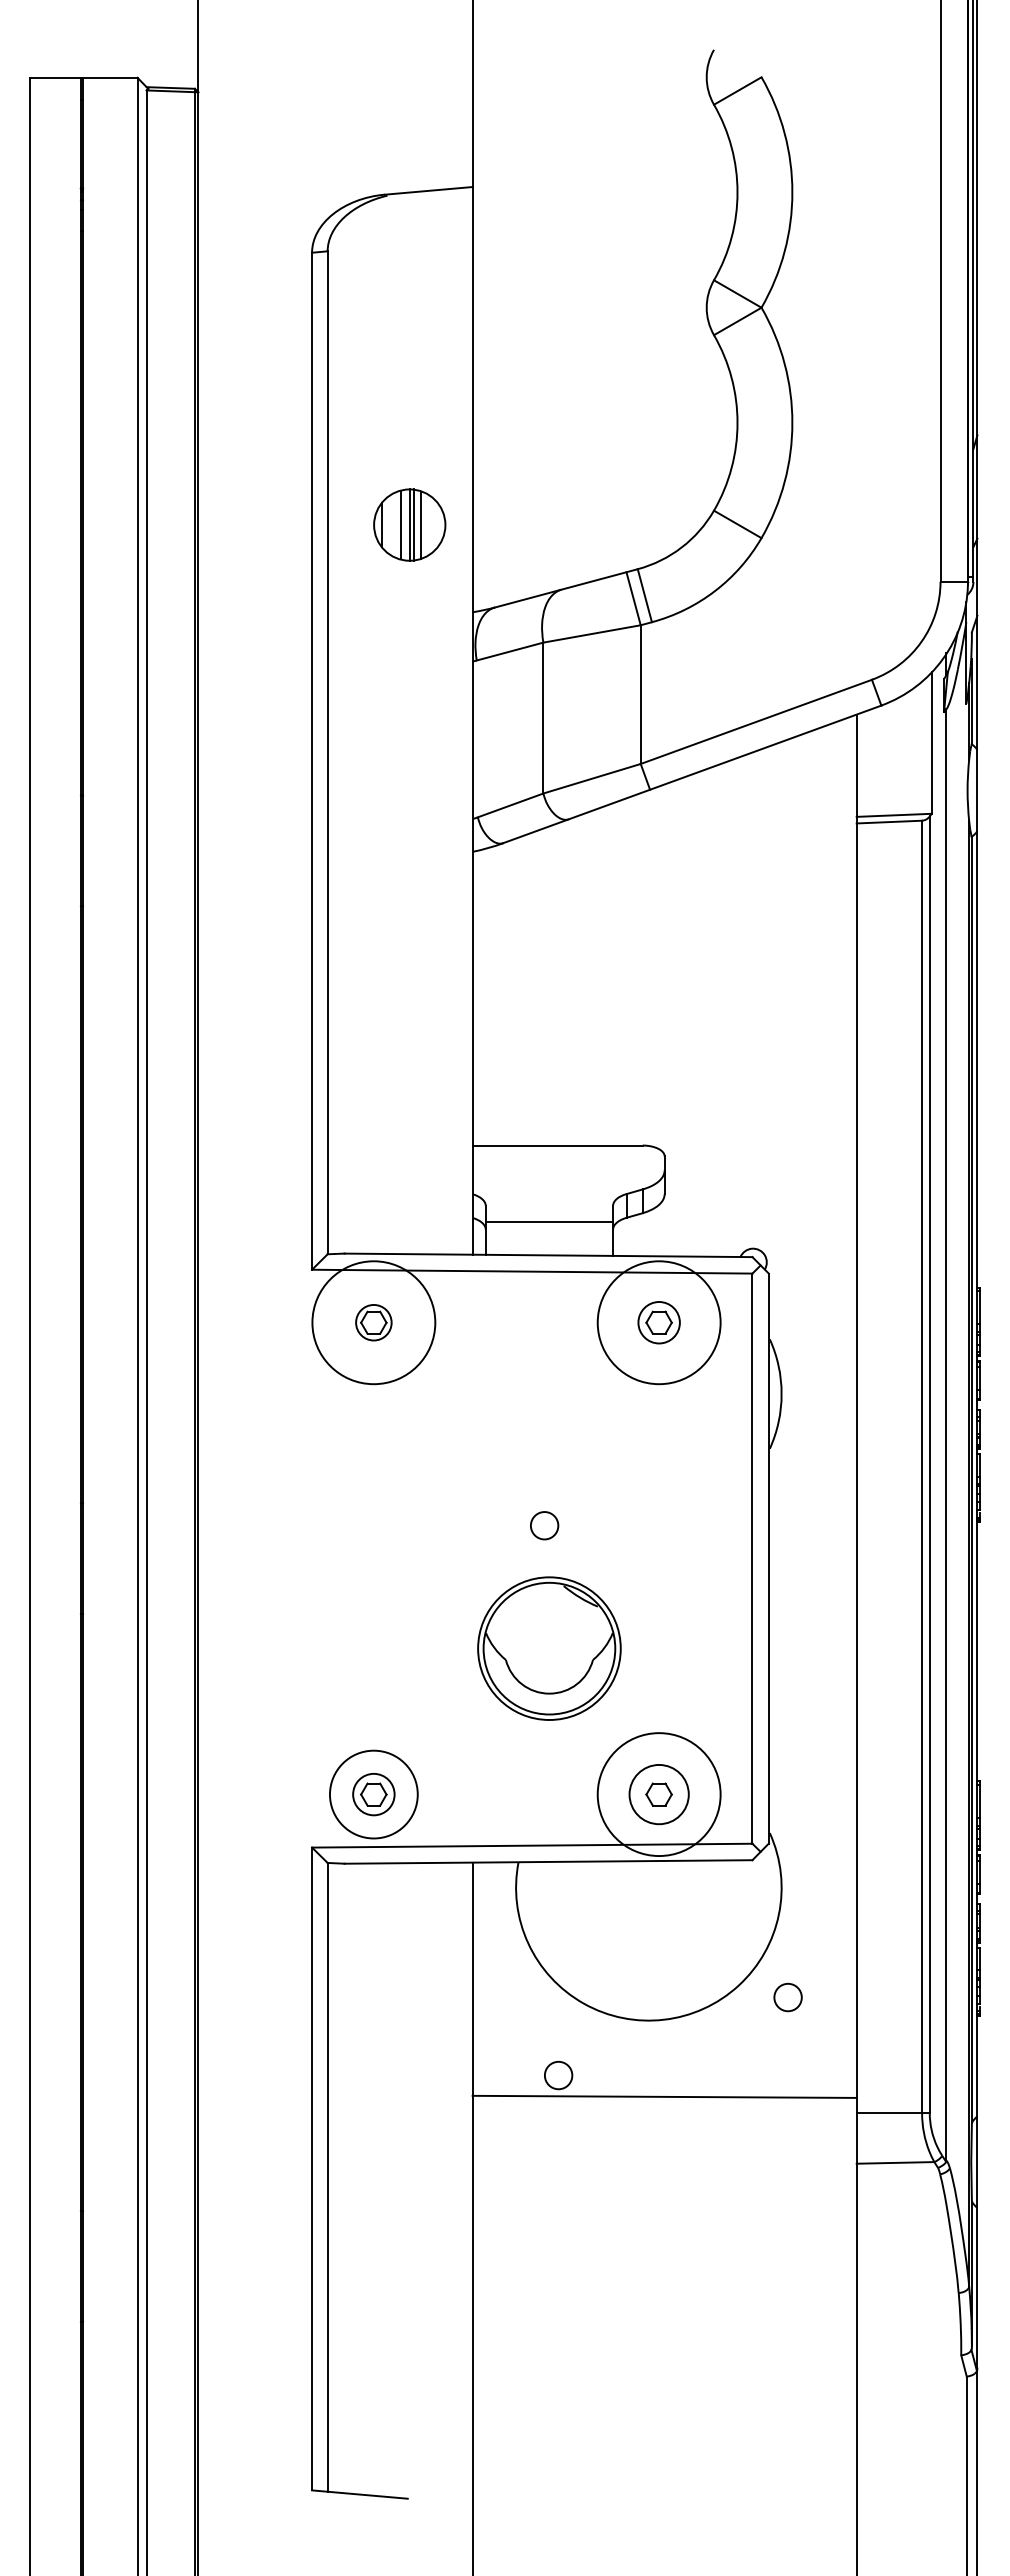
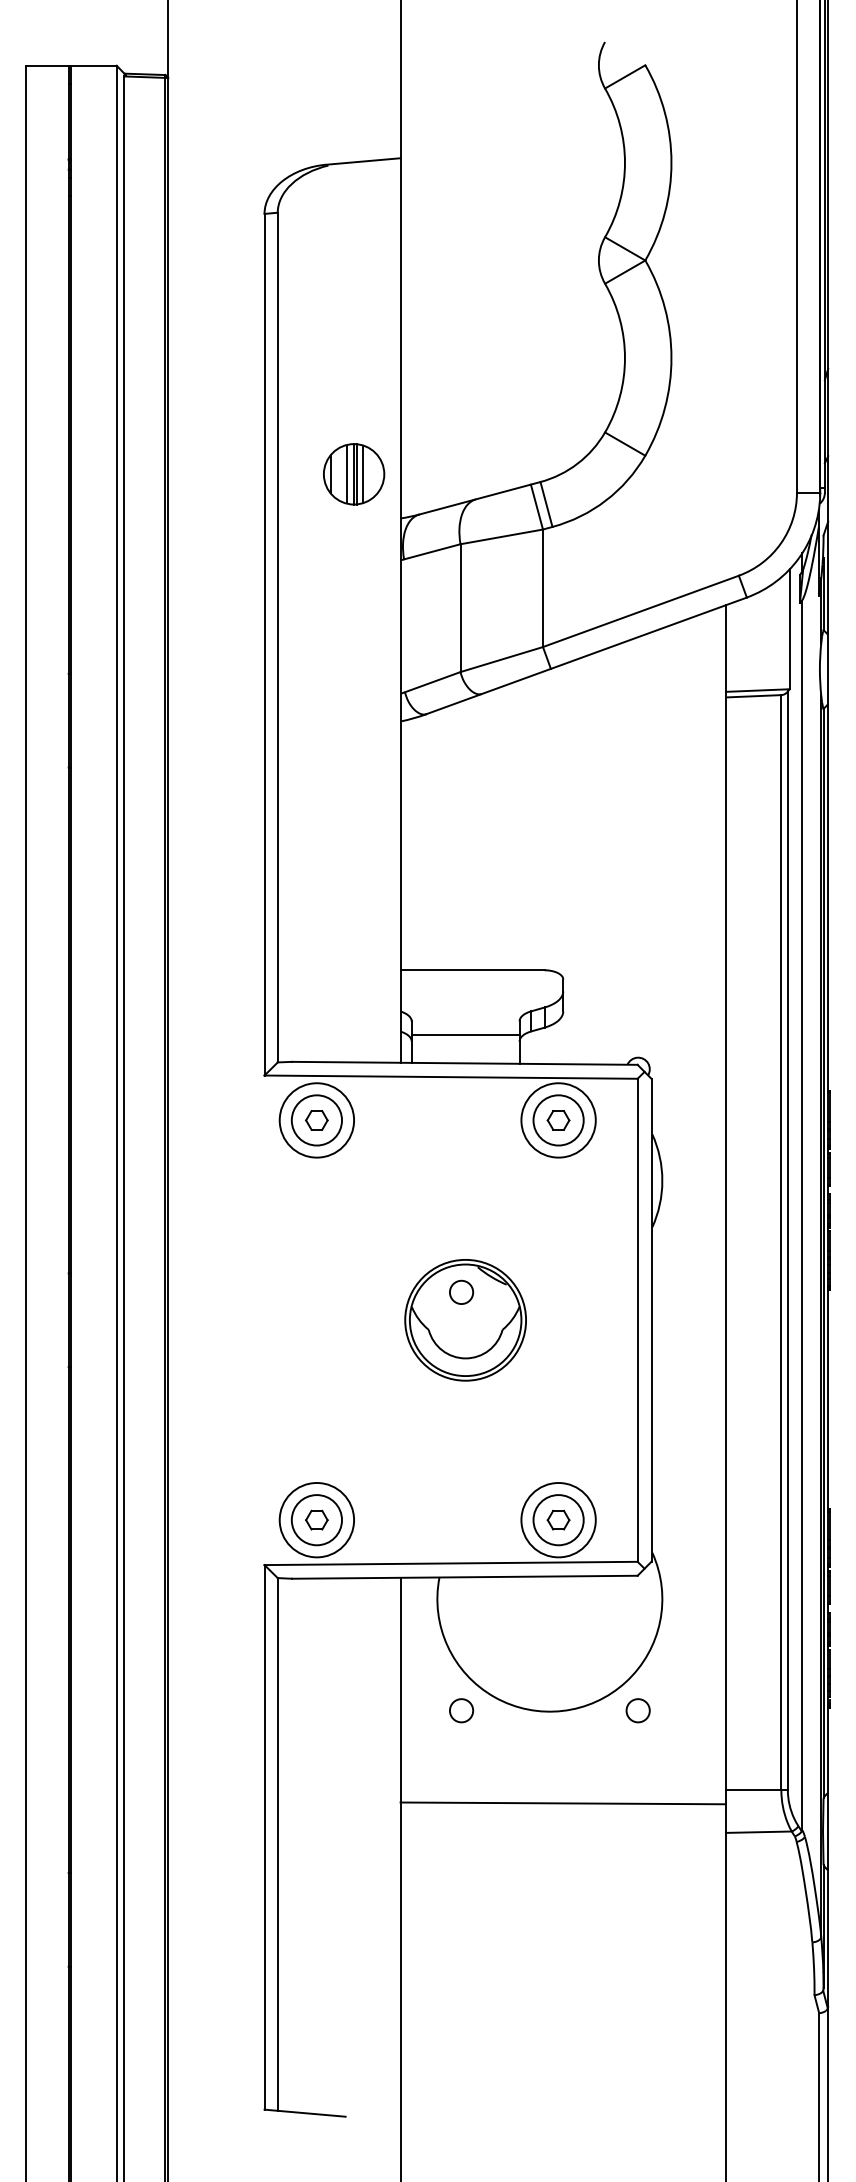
part: (409, 524) -> (353, 473), moved
circle: (373, 1322) -> (316, 1120), size x0.71
circle: (373, 1322) -> (316, 1120), size x1.67
circle: (658, 1322) -> (558, 1120), size x1.43
circle: (659, 1322) -> (558, 1120), size x0.71
part: (549, 1648) -> (465, 1320), moved
circle: (373, 1794) -> (316, 1520), size x1.43
circle: (659, 1794) -> (558, 1520), size x0.71
circle: (787, 1997) -> (637, 1710), moved
circle: (558, 2075) -> (461, 1710), moved
line: (664, 2096) -> (563, 1803), moved

